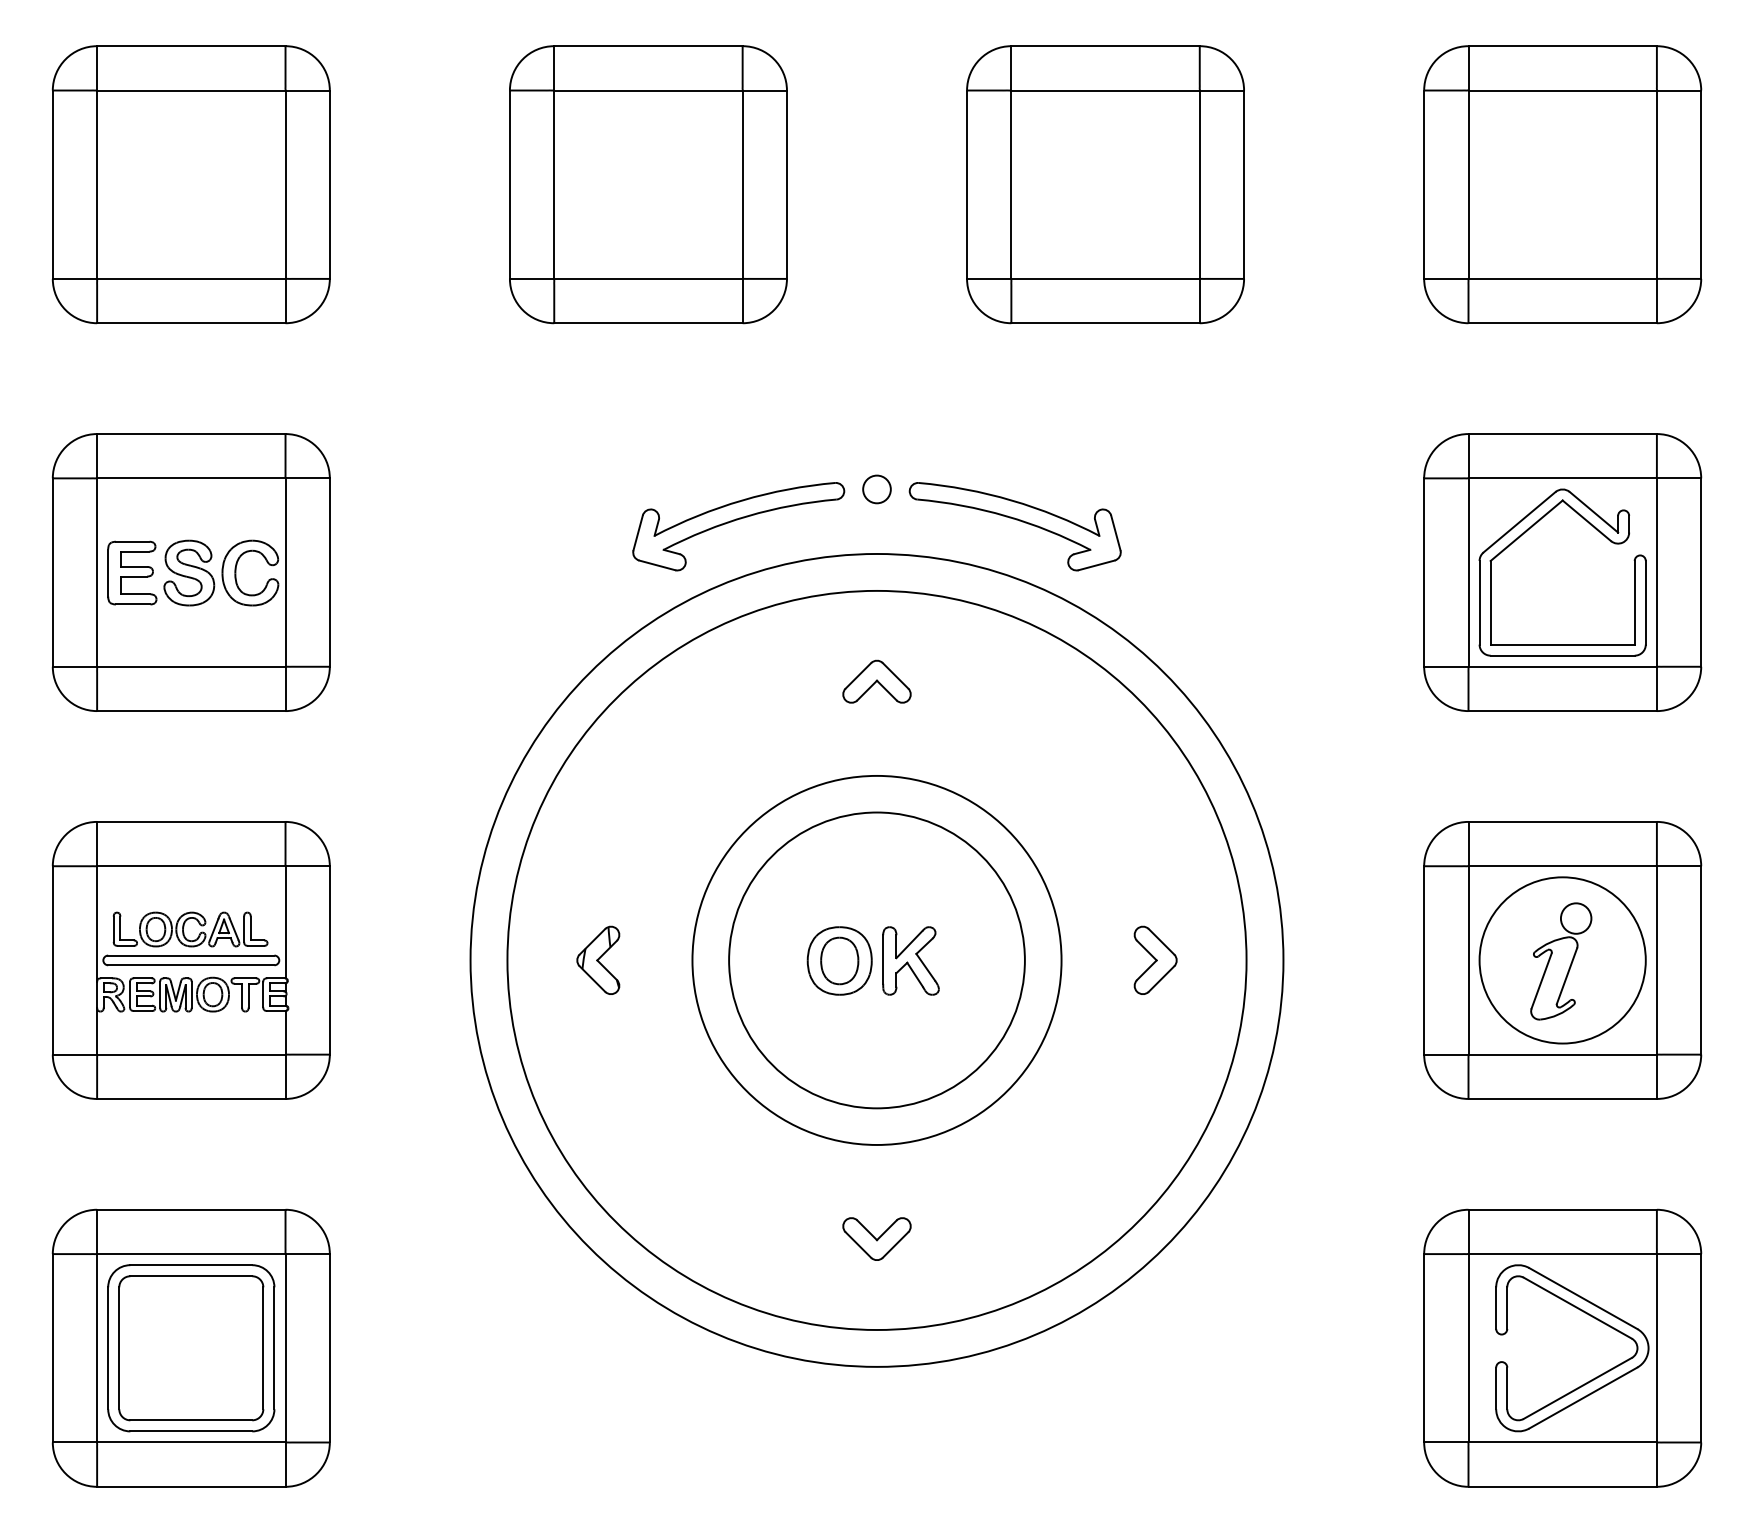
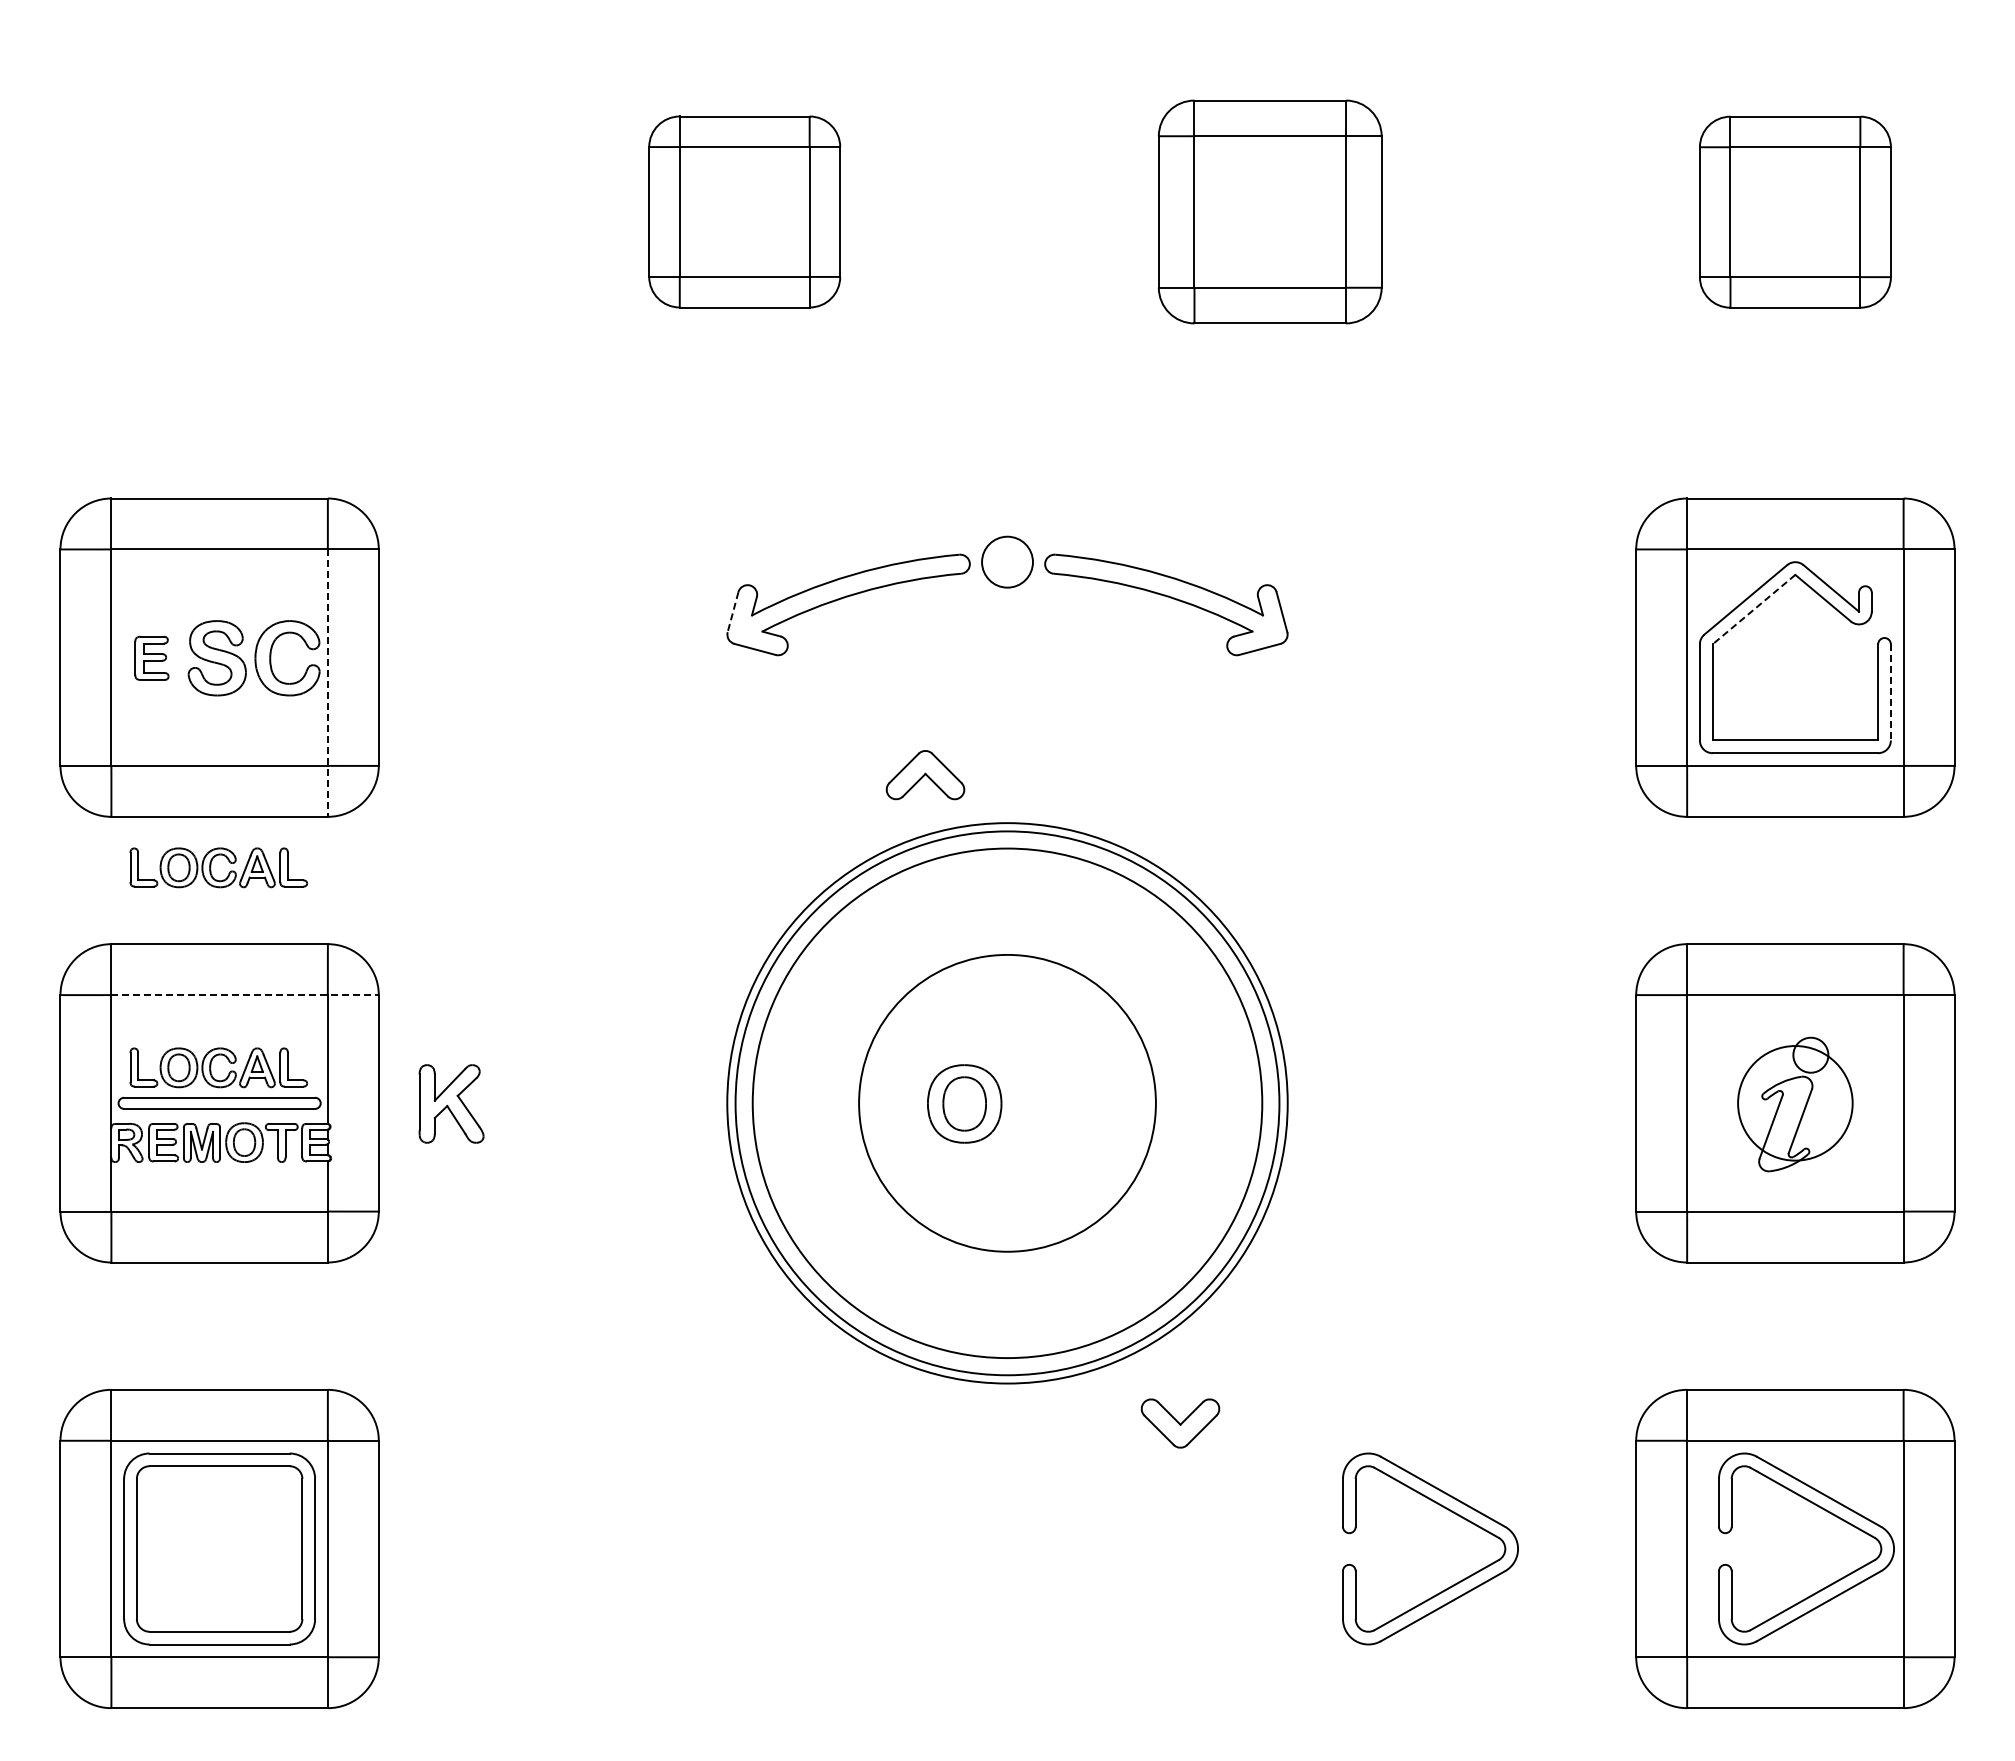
part: (648, 184) -> (744, 211), size x0.6
part: (1105, 184) -> (1270, 211), size x0.7
part: (191, 185) -> (219, 212), removed
part: (1562, 185) -> (1795, 212), size x0.6
circle: (877, 489) -> (1007, 562), size x1.6
line: (1526, 530) -> (1753, 609), solid -> dashed
line: (638, 533) -> (733, 612), solid -> dashed
part: (132, 573) -> (151, 658), size x0.6
line: (285, 595) -> (327, 683), solid -> dashed
line: (1645, 602) -> (1890, 692), solid -> dashed
part: (877, 682) -> (925, 775), moved
part: (184, 754) -> (211, 866), added
line: (213, 866) -> (245, 995), solid -> dashed
part: (598, 959) -> (687, 1102), removed
circle: (877, 959) -> (1007, 1102), size x0.6
part: (1155, 959) -> (1327, 1102), removed
circle: (1561, 959) -> (1794, 1102), size x0.6
circle: (877, 960) -> (1007, 1103), size x0.6
circle: (877, 960) -> (1007, 1103), size x0.7
circle: (877, 960) -> (1007, 1103), size x1.6
part: (910, 960) -> (451, 1103), moved
part: (877, 1239) -> (1180, 1423), moved
part: (1261, 1315) -> (1449, 1511), added

